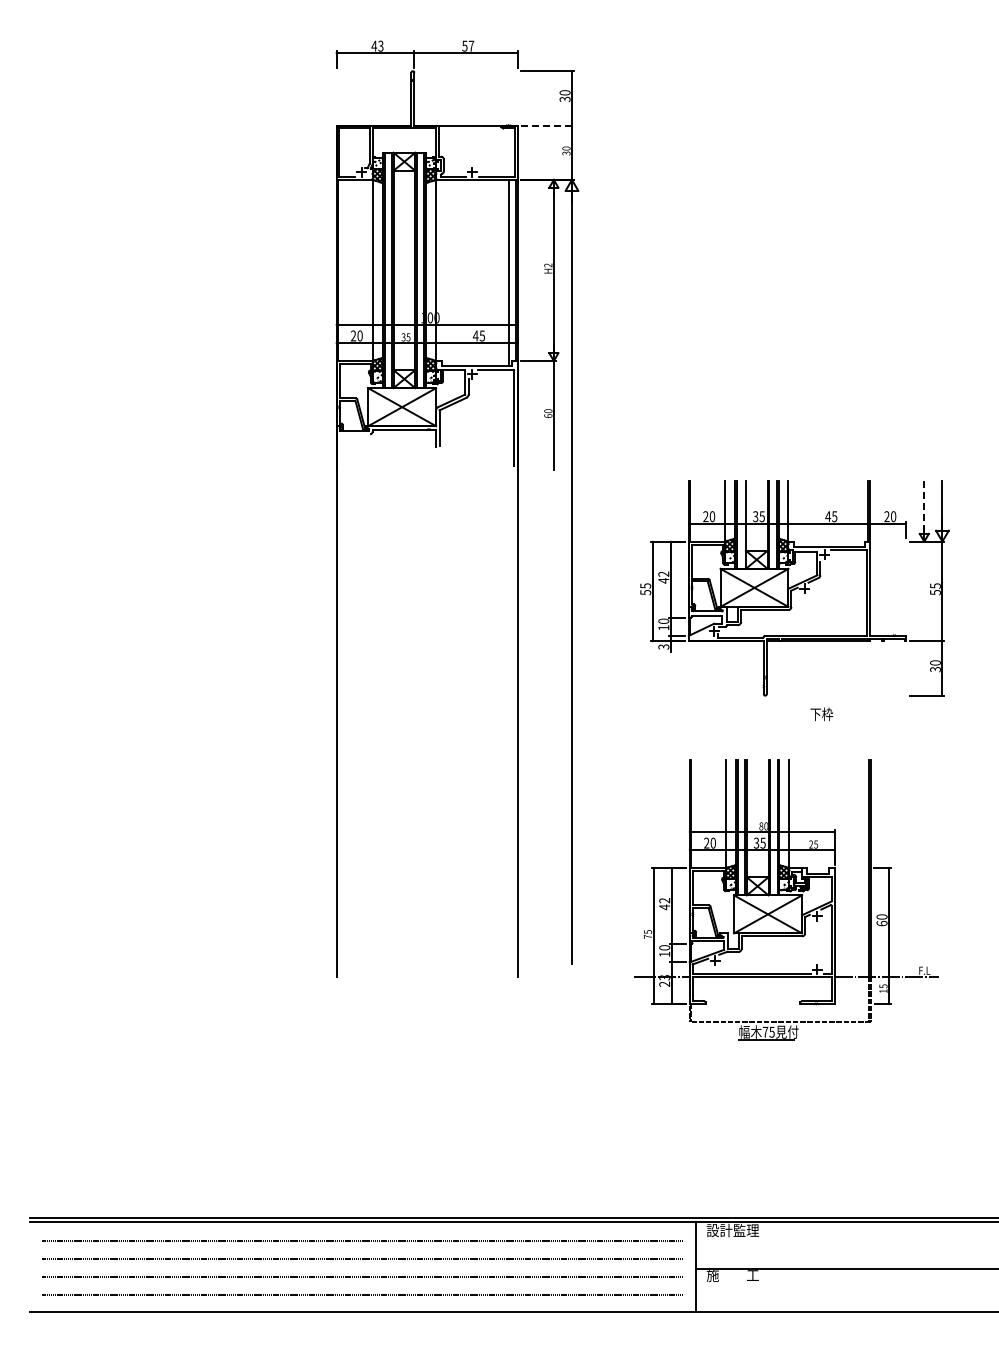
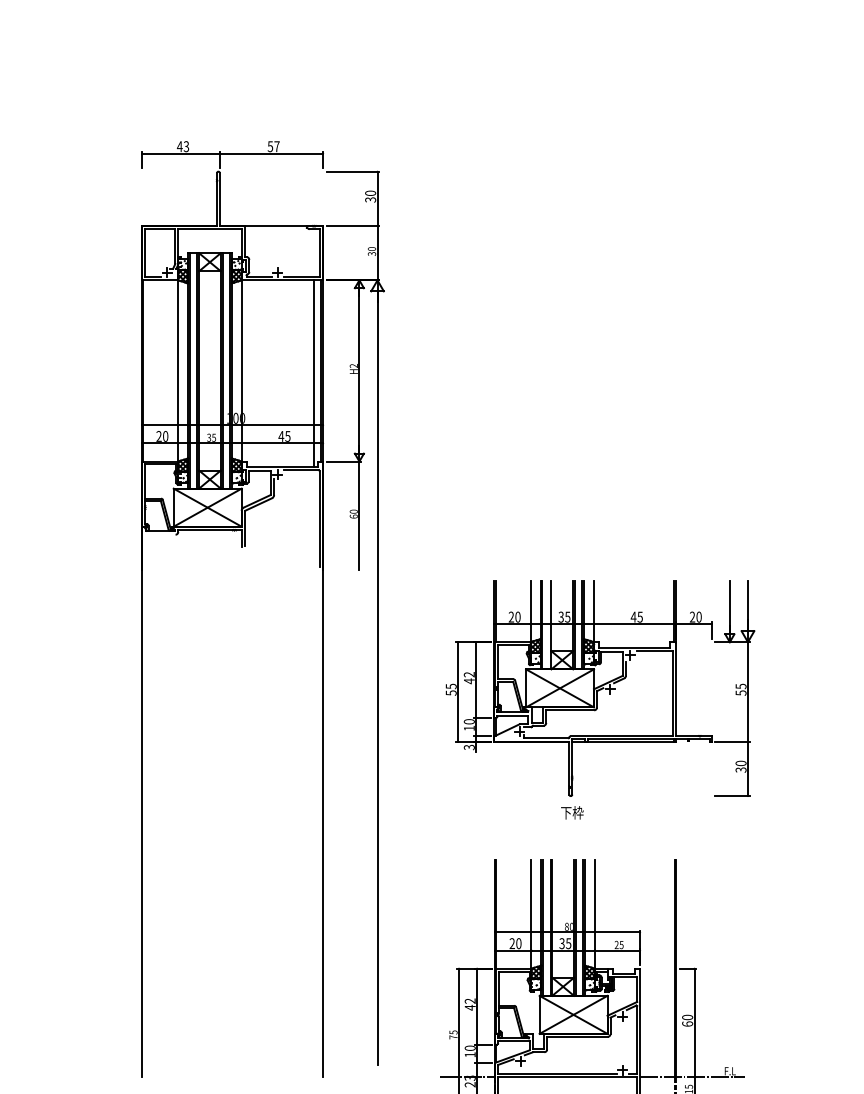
line: (548, 125) -> (354, 225), dashed -> solid
line: (924, 506) -> (730, 606), dashed -> solid
text: (821, 714) -> (572, 812), moved

